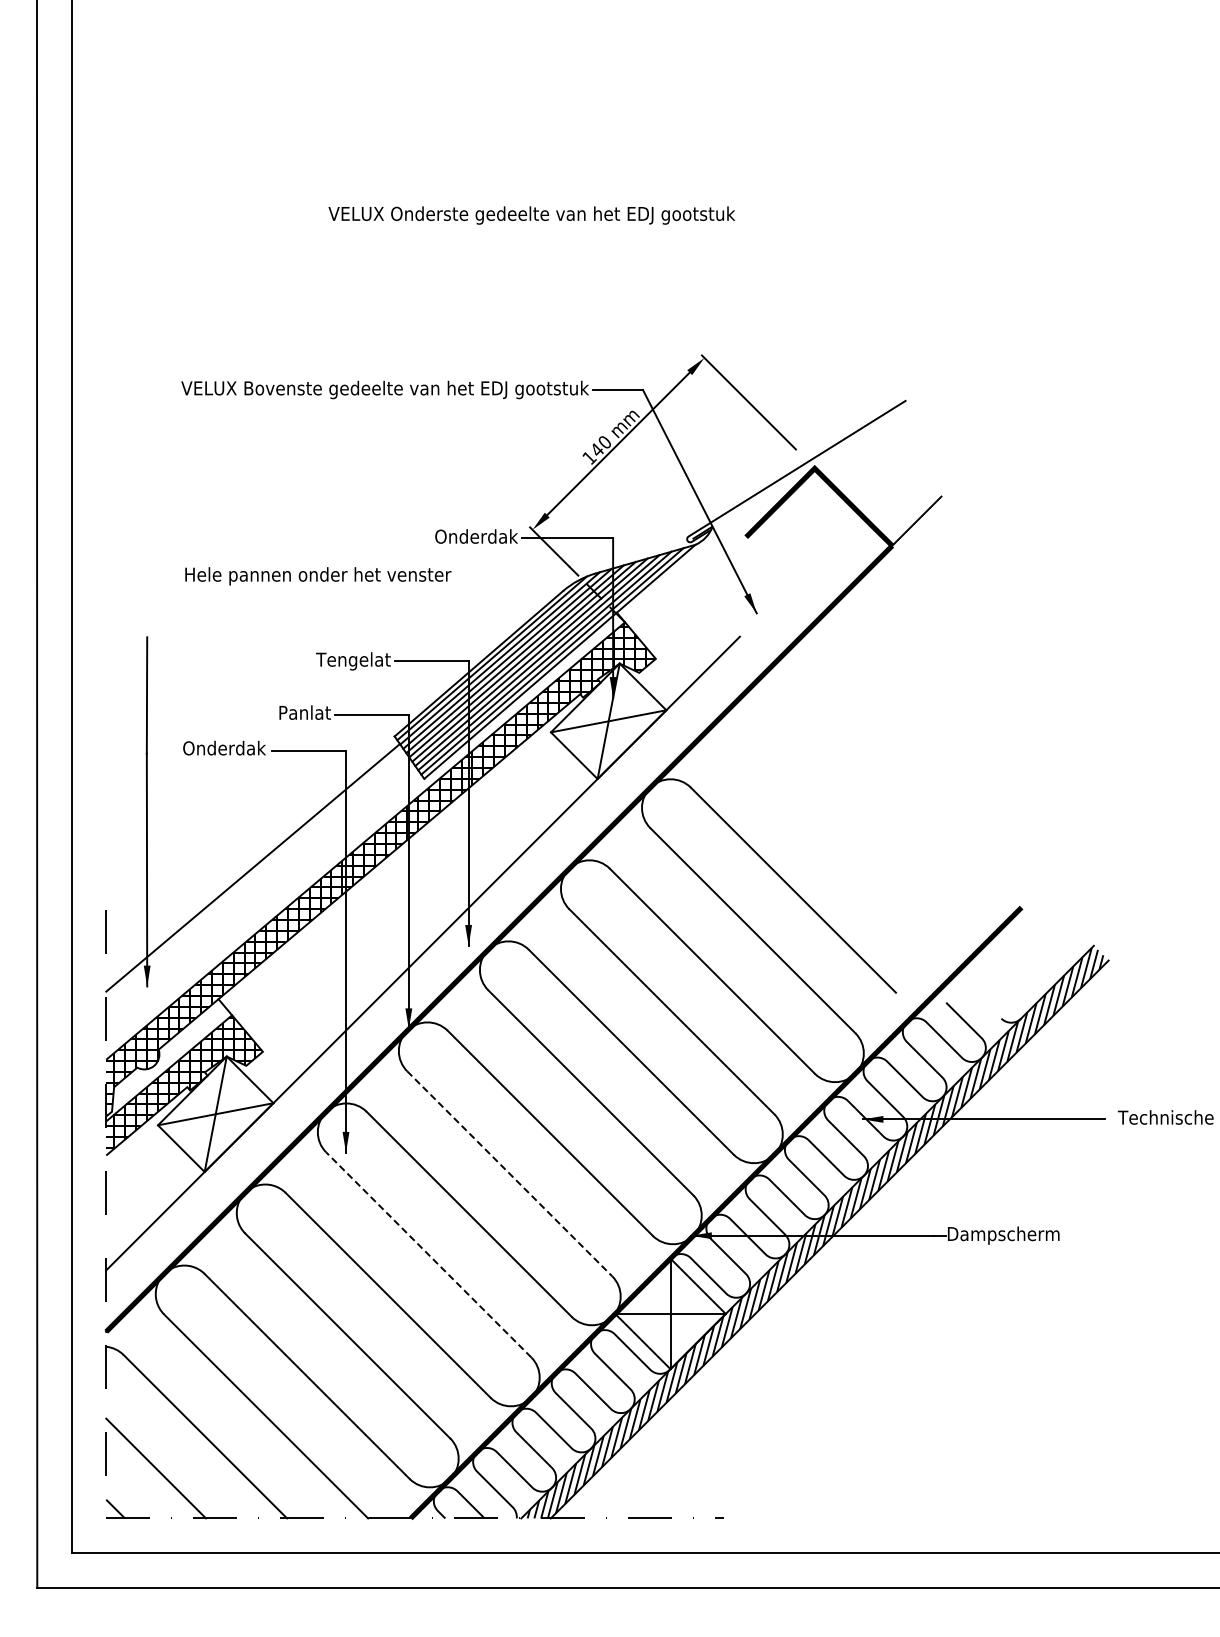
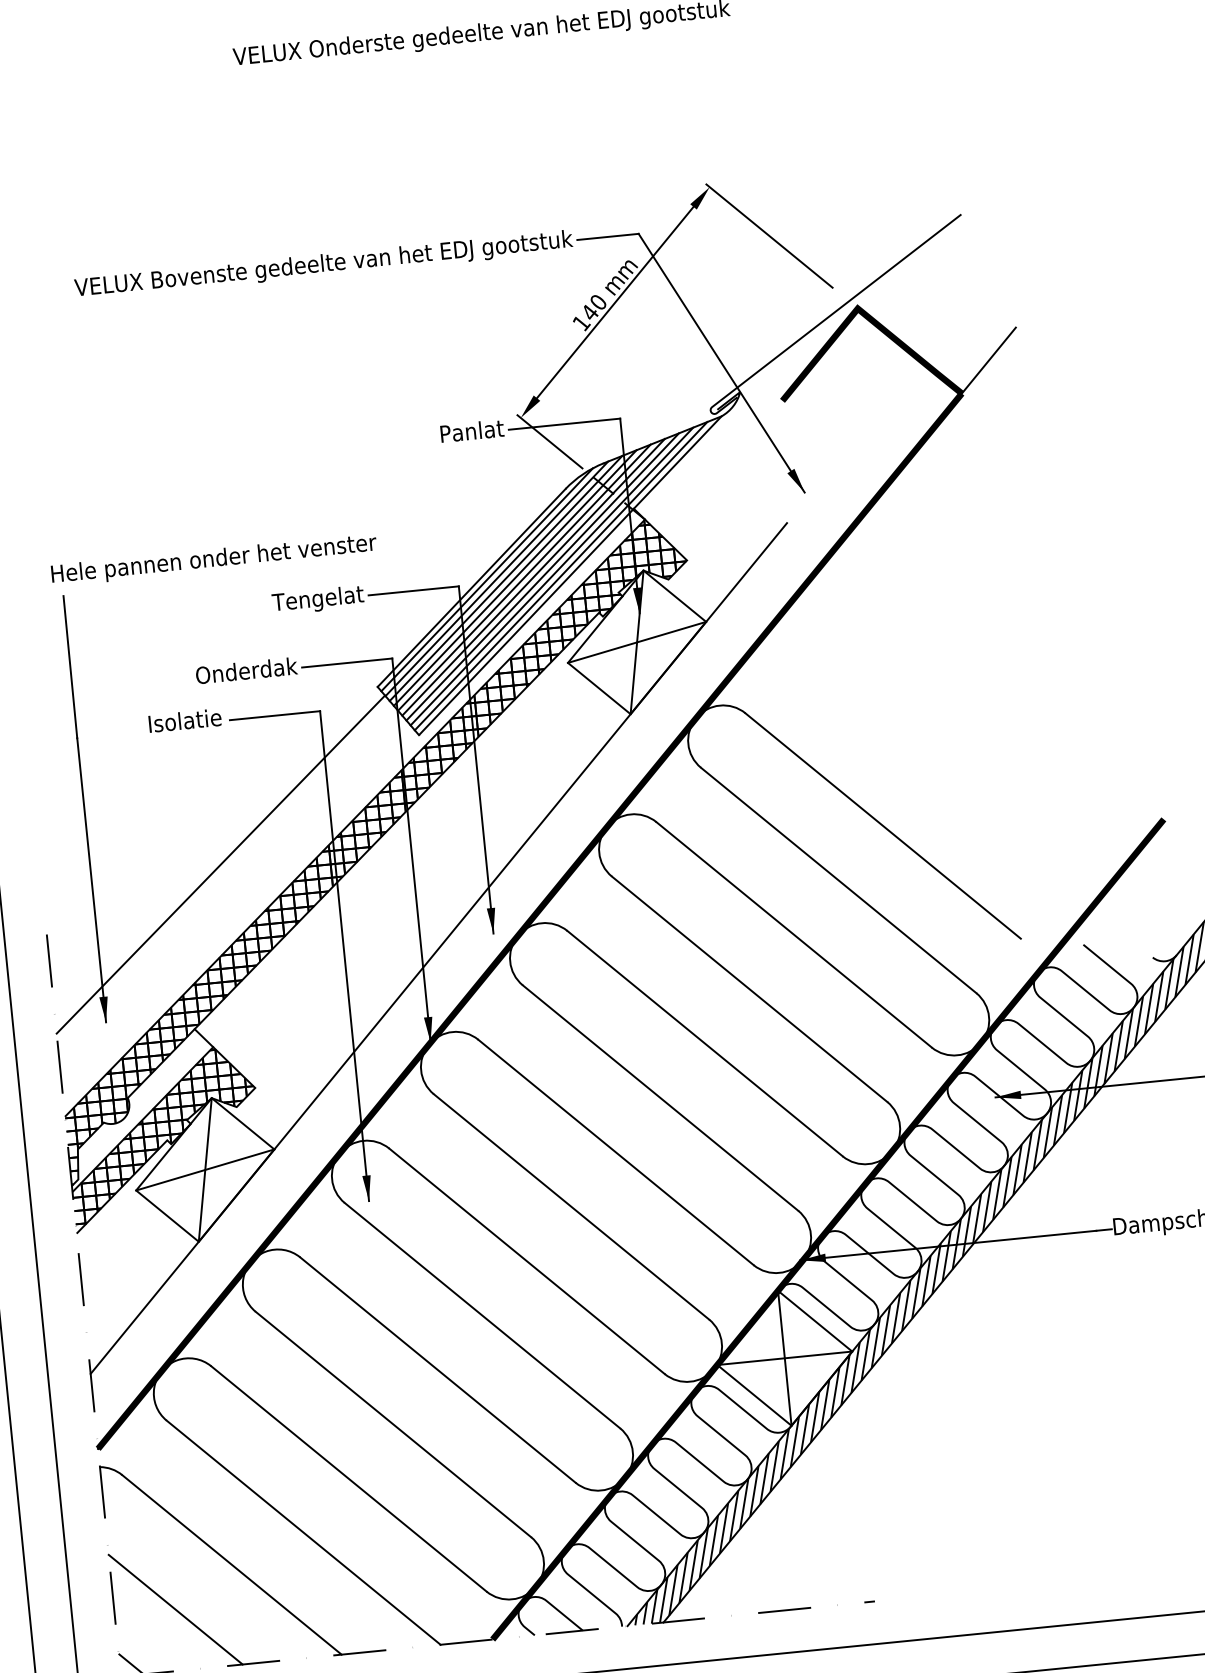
text: (476, 536) -> (453, 432), Onderdak -> Panlat
text: (318, 576) -> (214, 560), moved
text: (289, 712) -> (246, 670), Panlat -> Onderdak
text: (224, 747) -> (171, 721), Onderdak -> Isolatie
line: (510, 1174) -> (572, 1207), dashed -> solid
line: (428, 1254) -> (482, 1315), dashed -> solid

